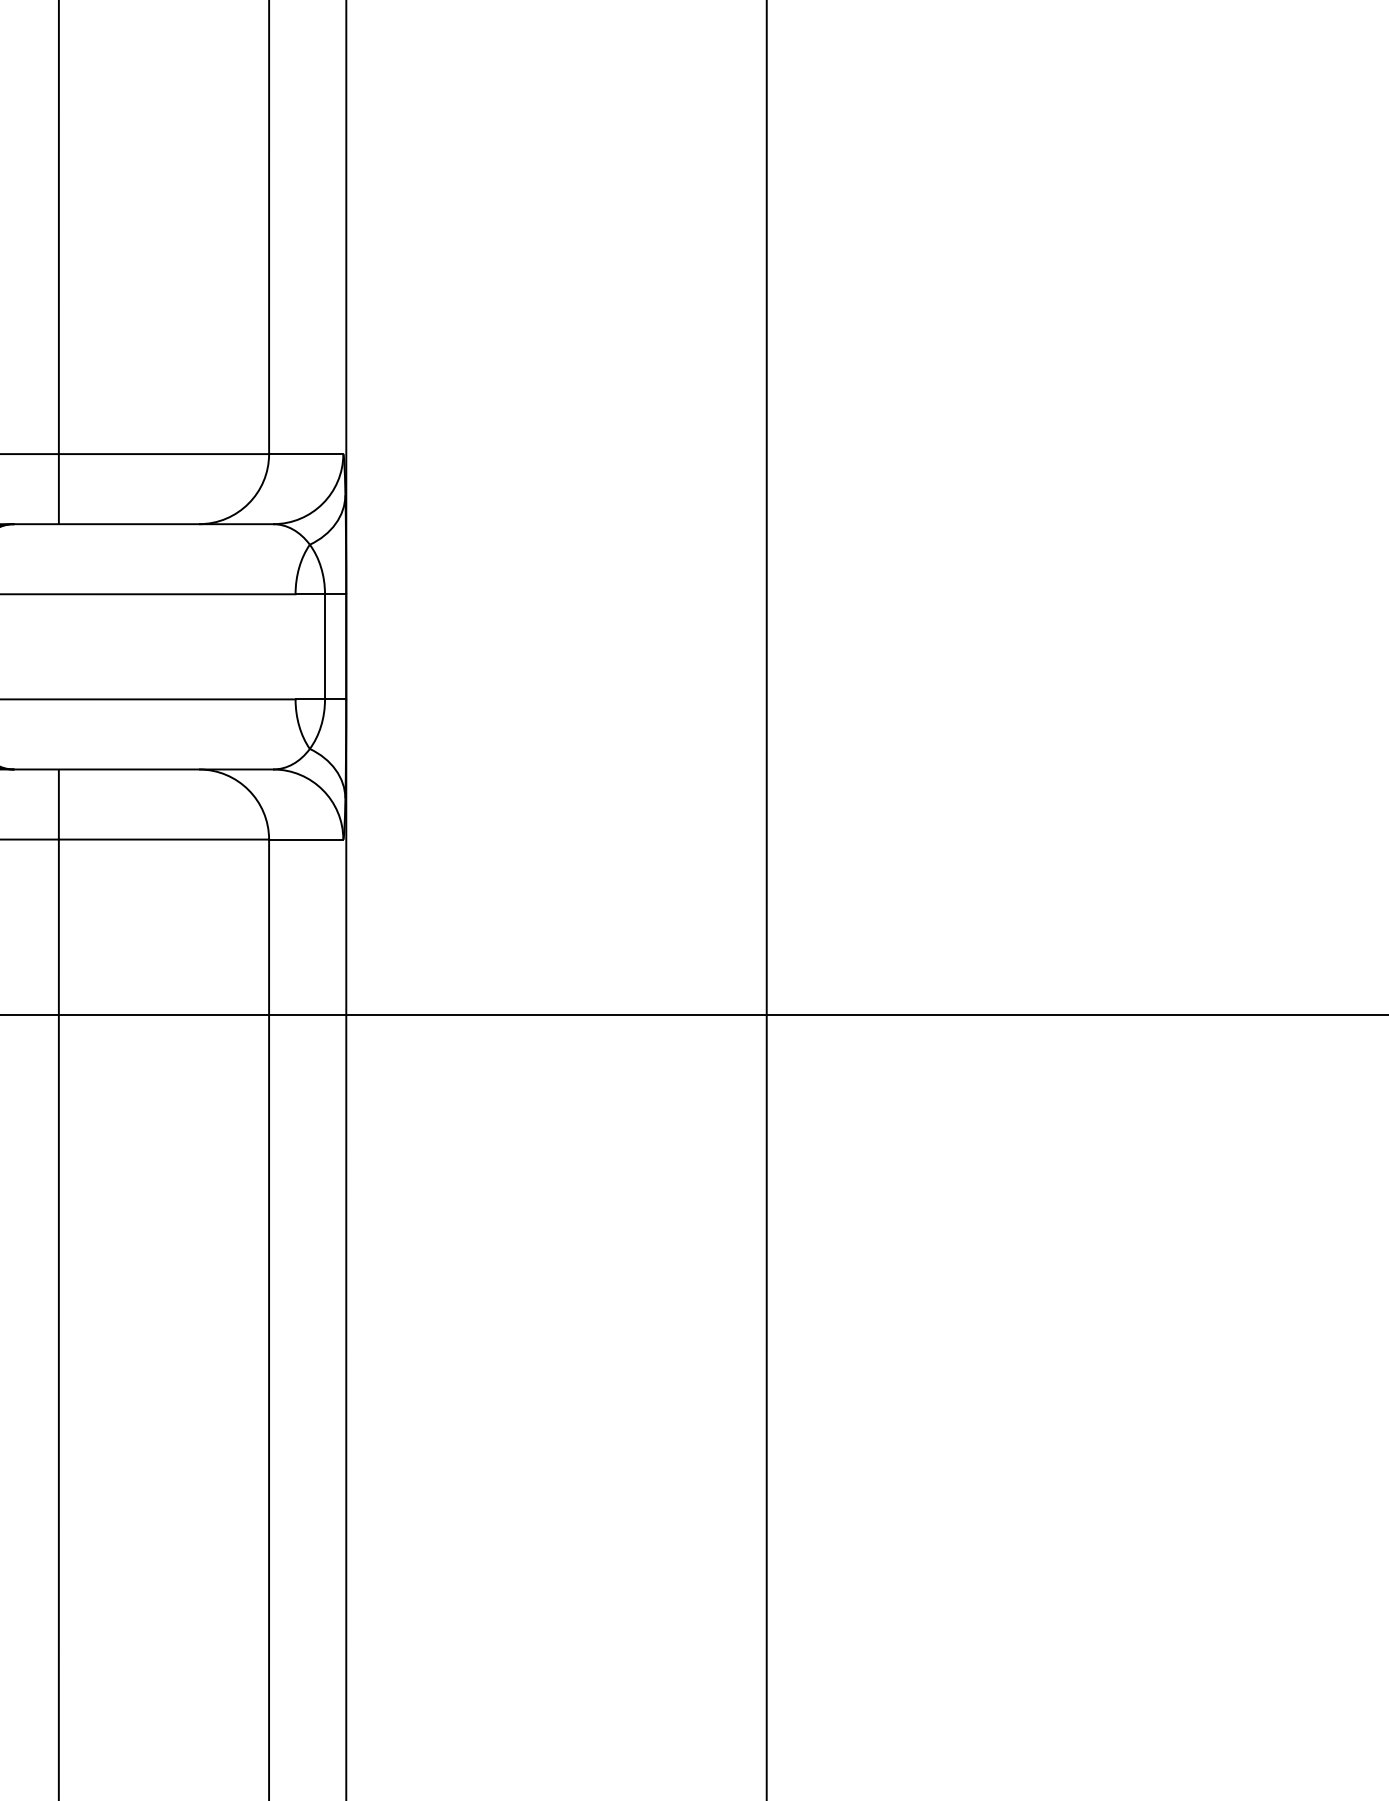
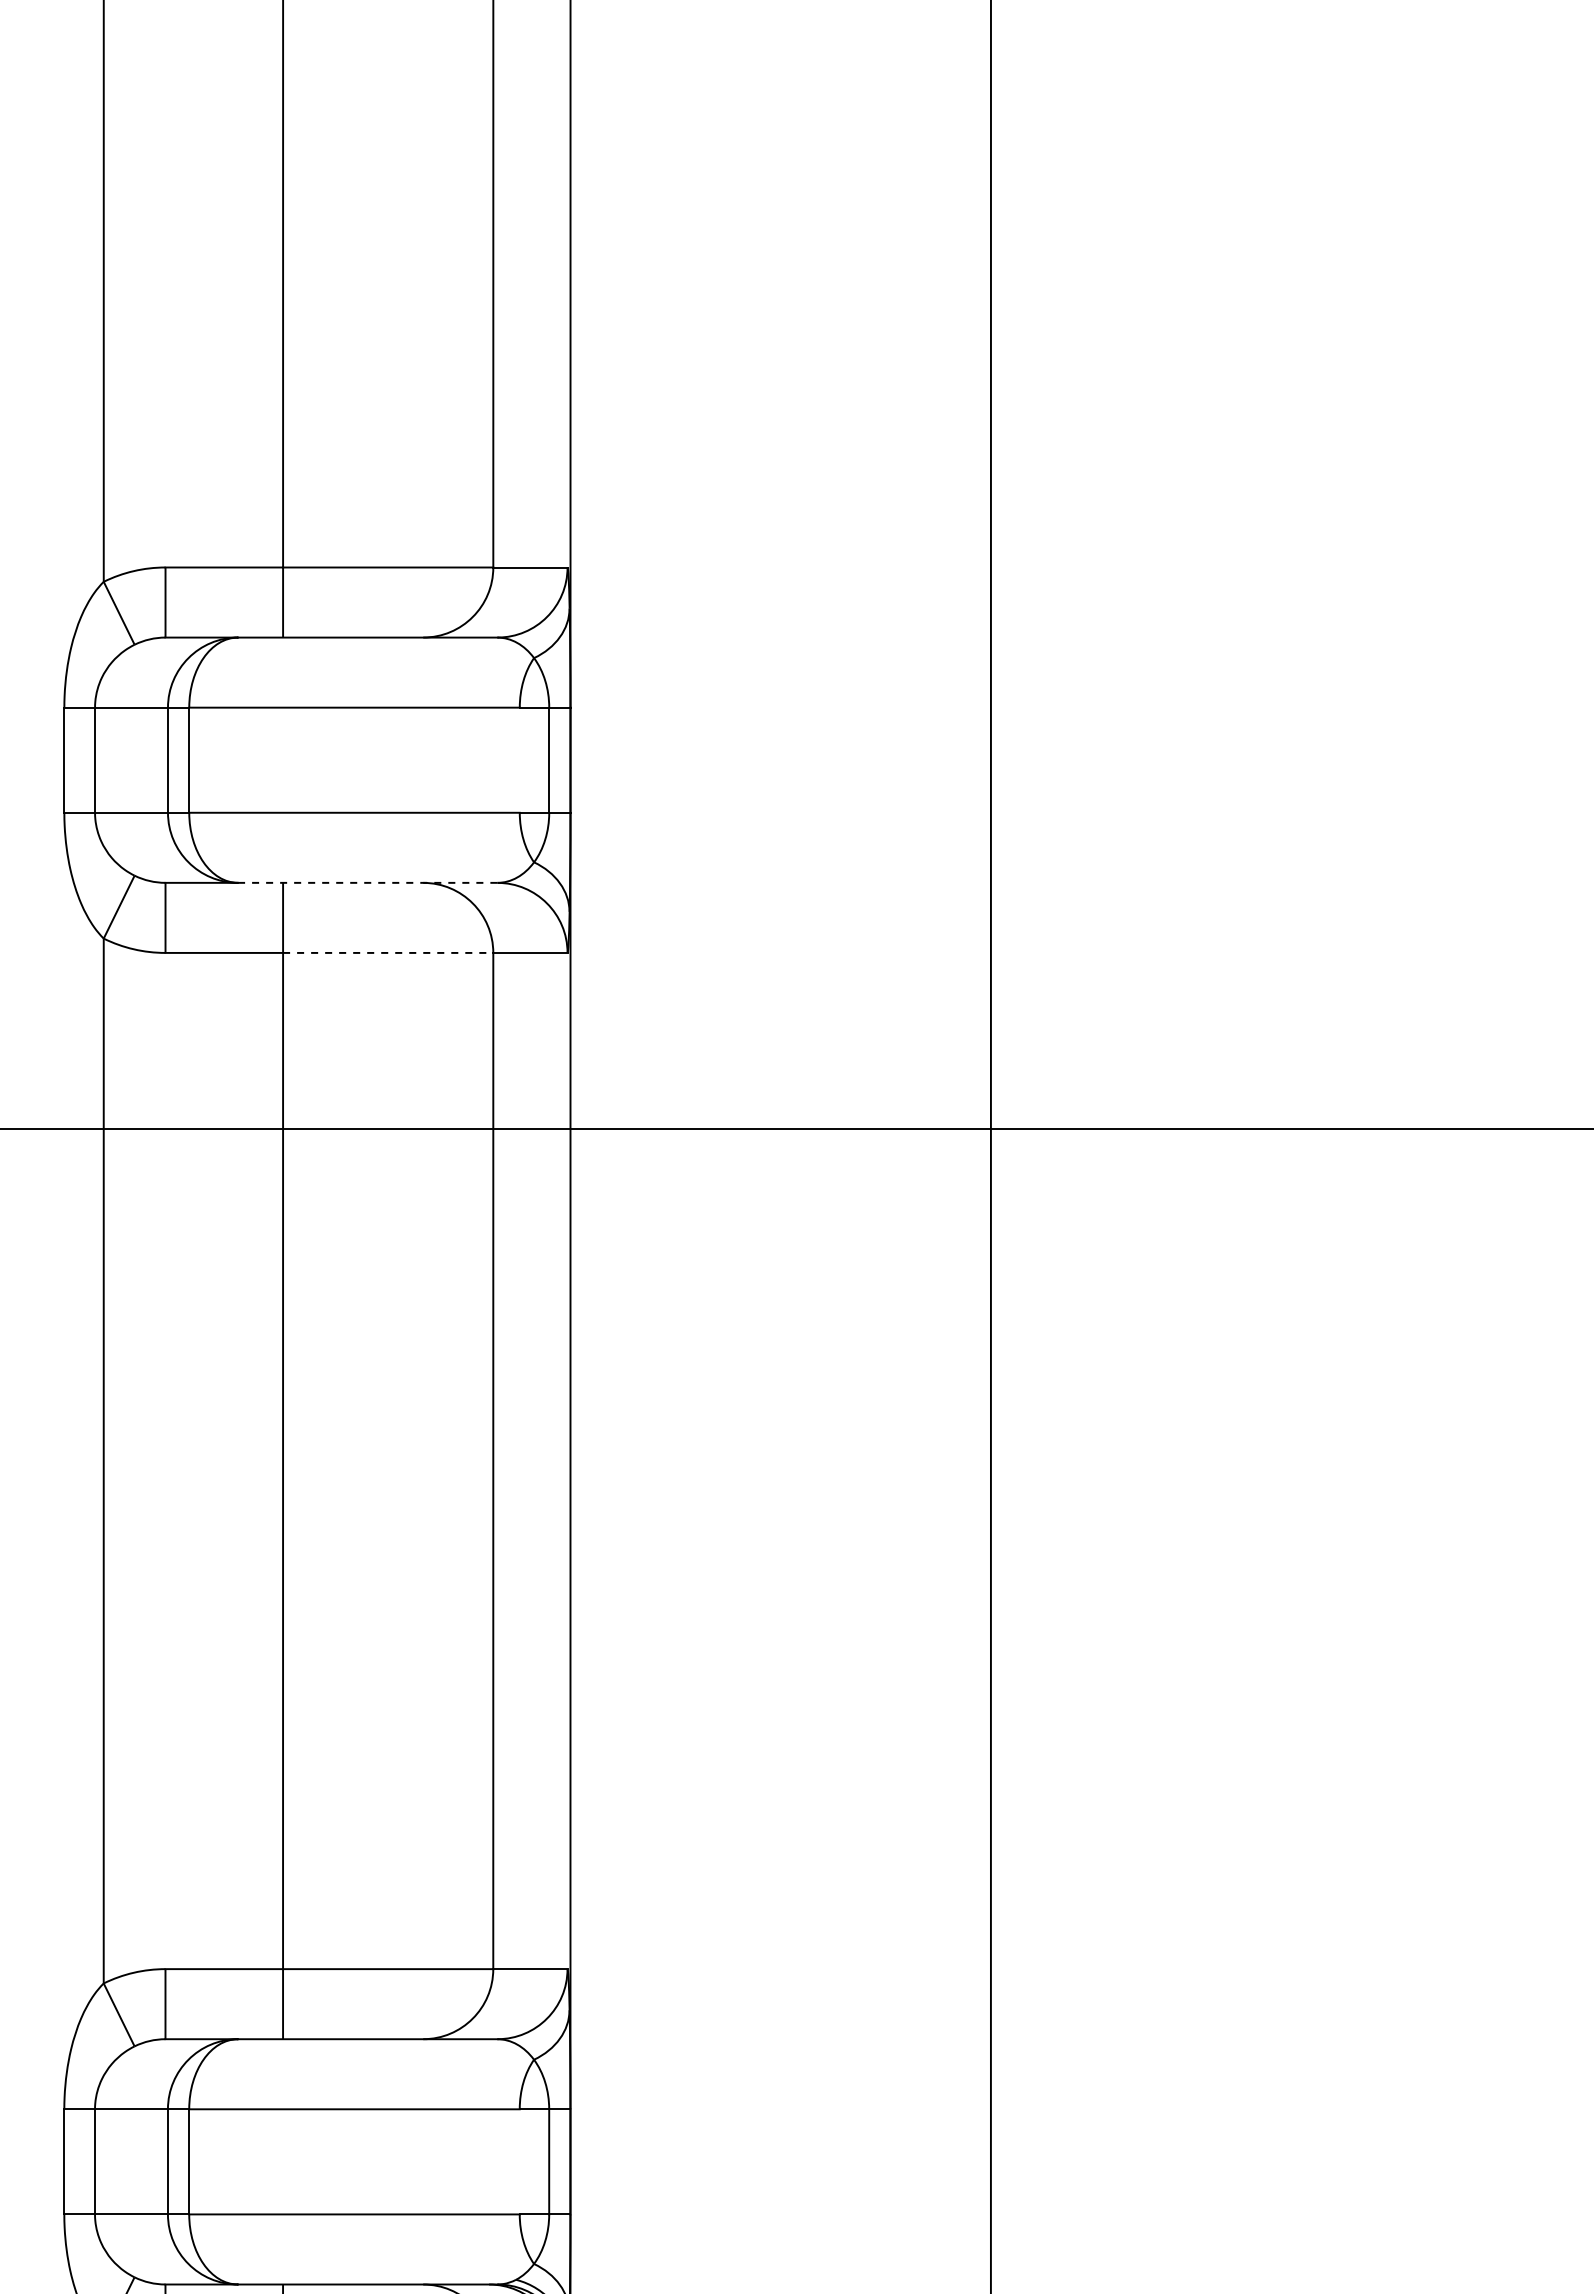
line: (143, 769) -> (367, 882), solid -> dashed
line: (164, 839) -> (388, 952), solid -> dashed

